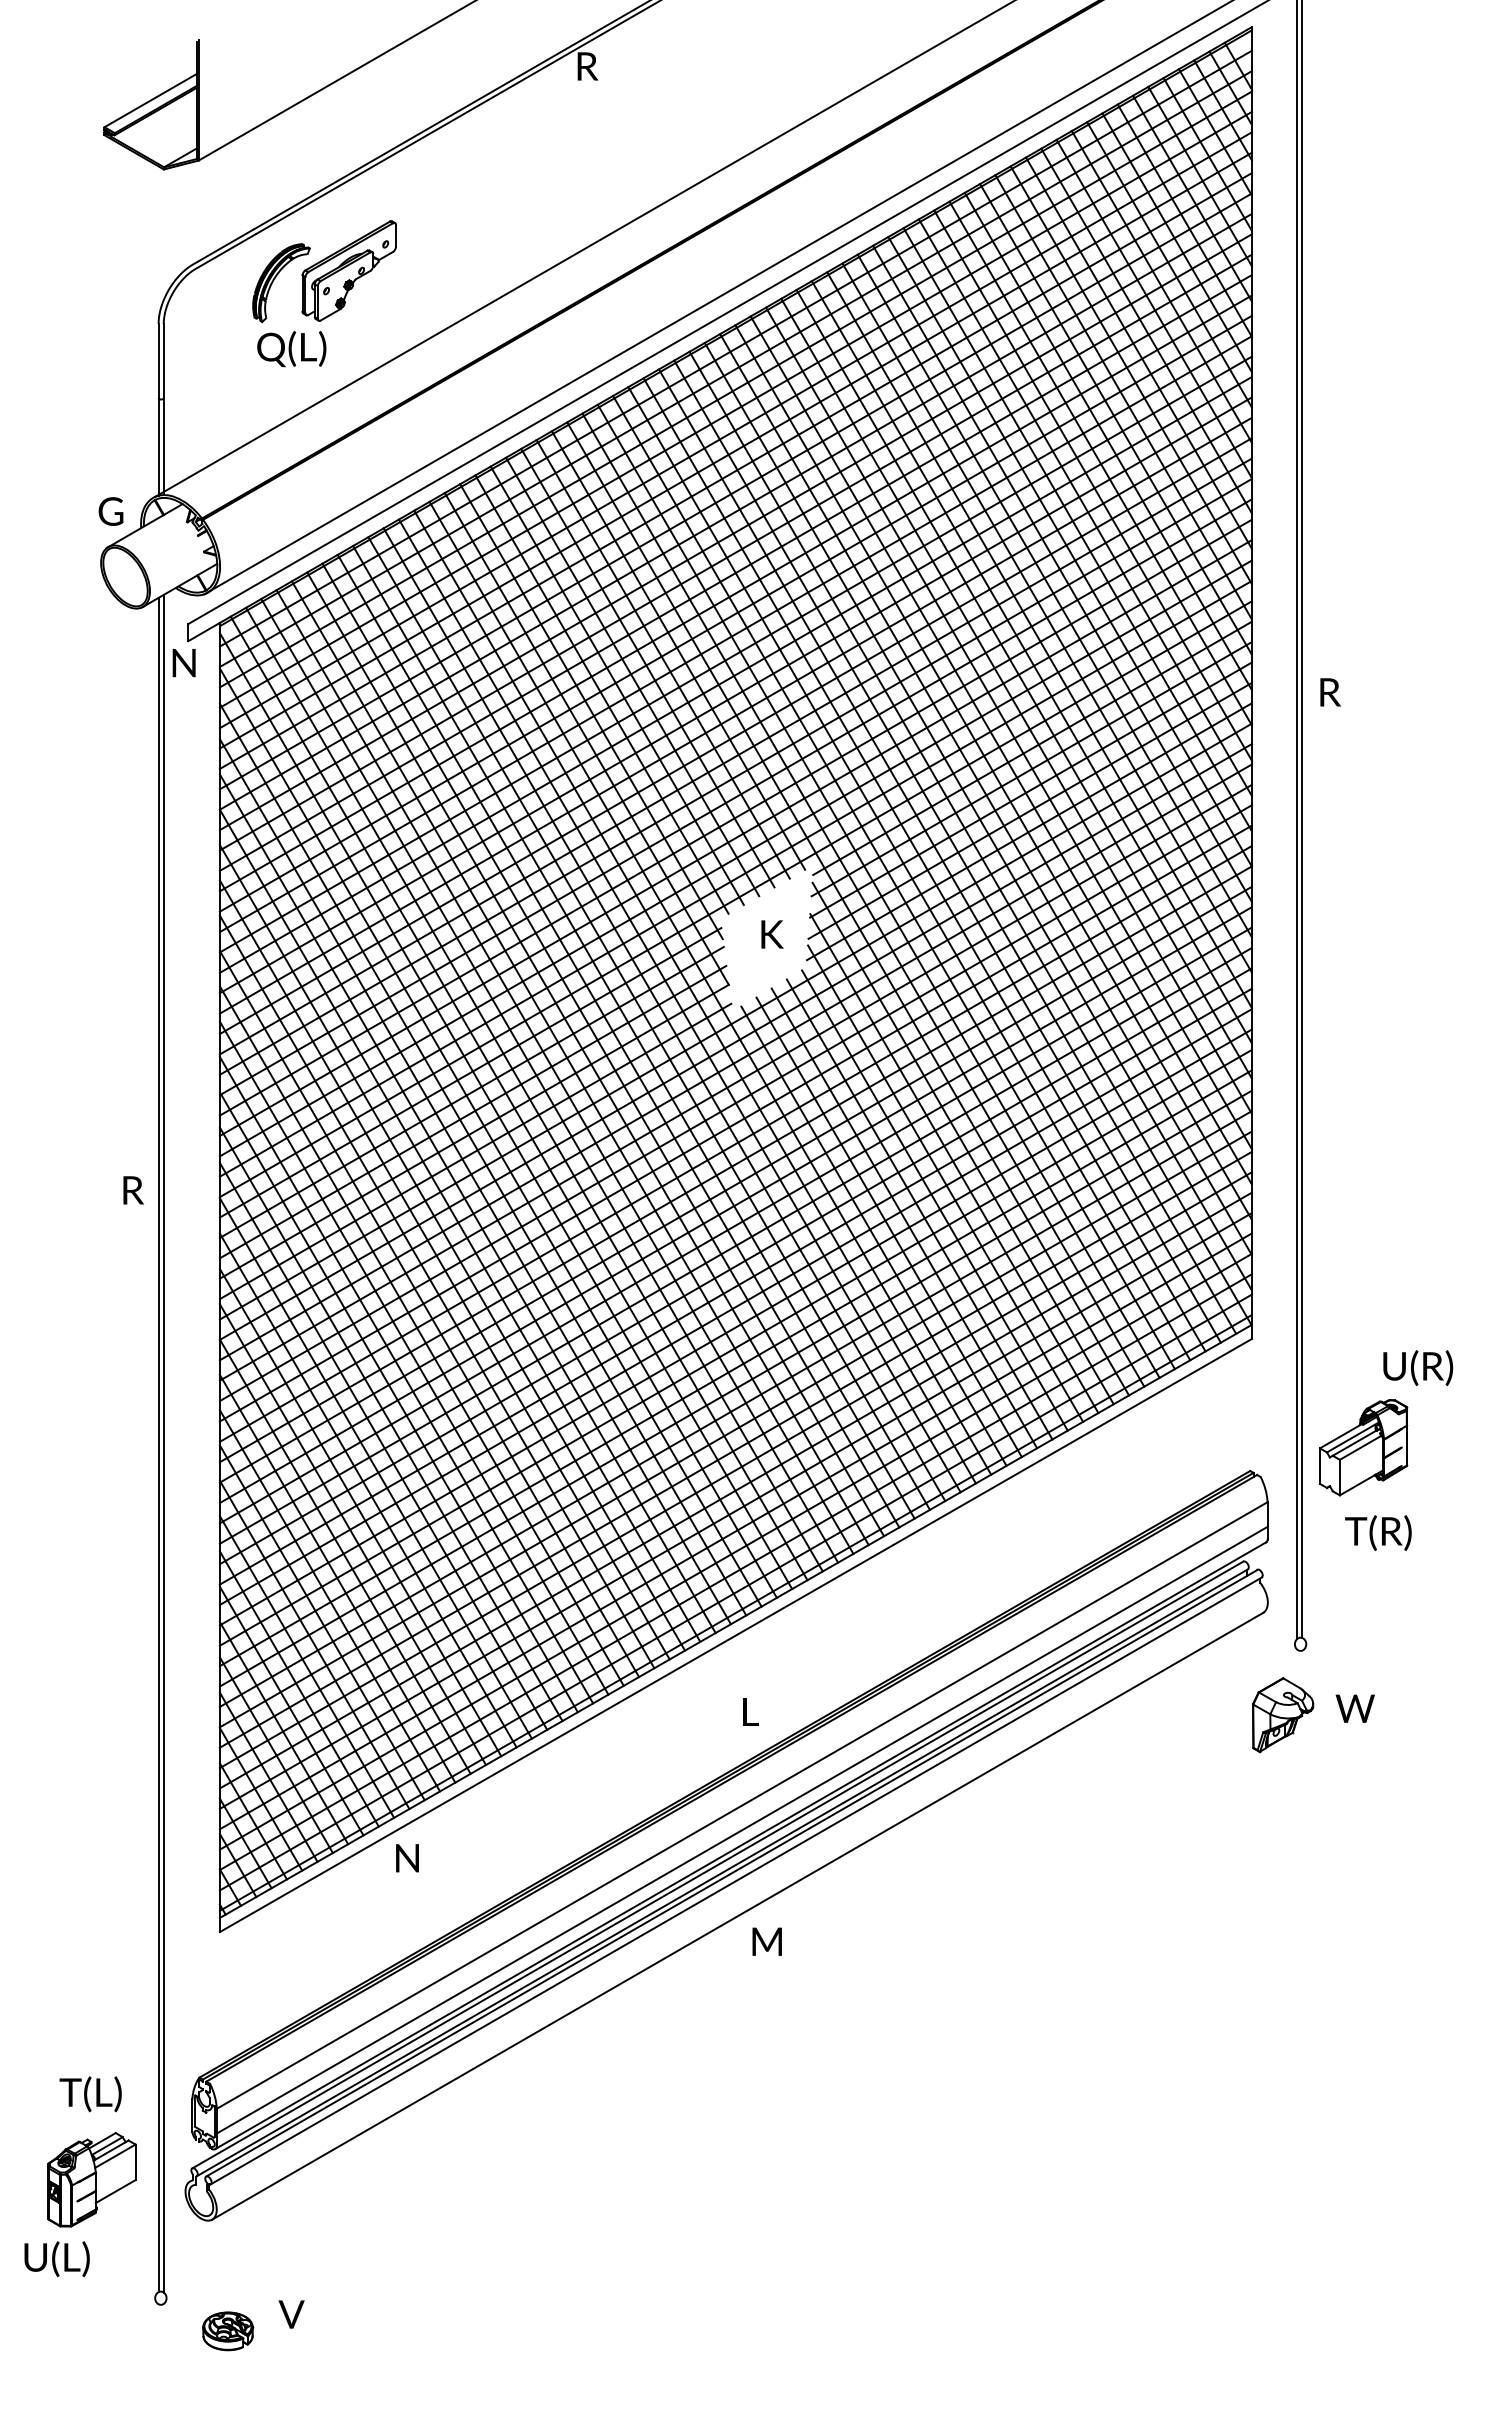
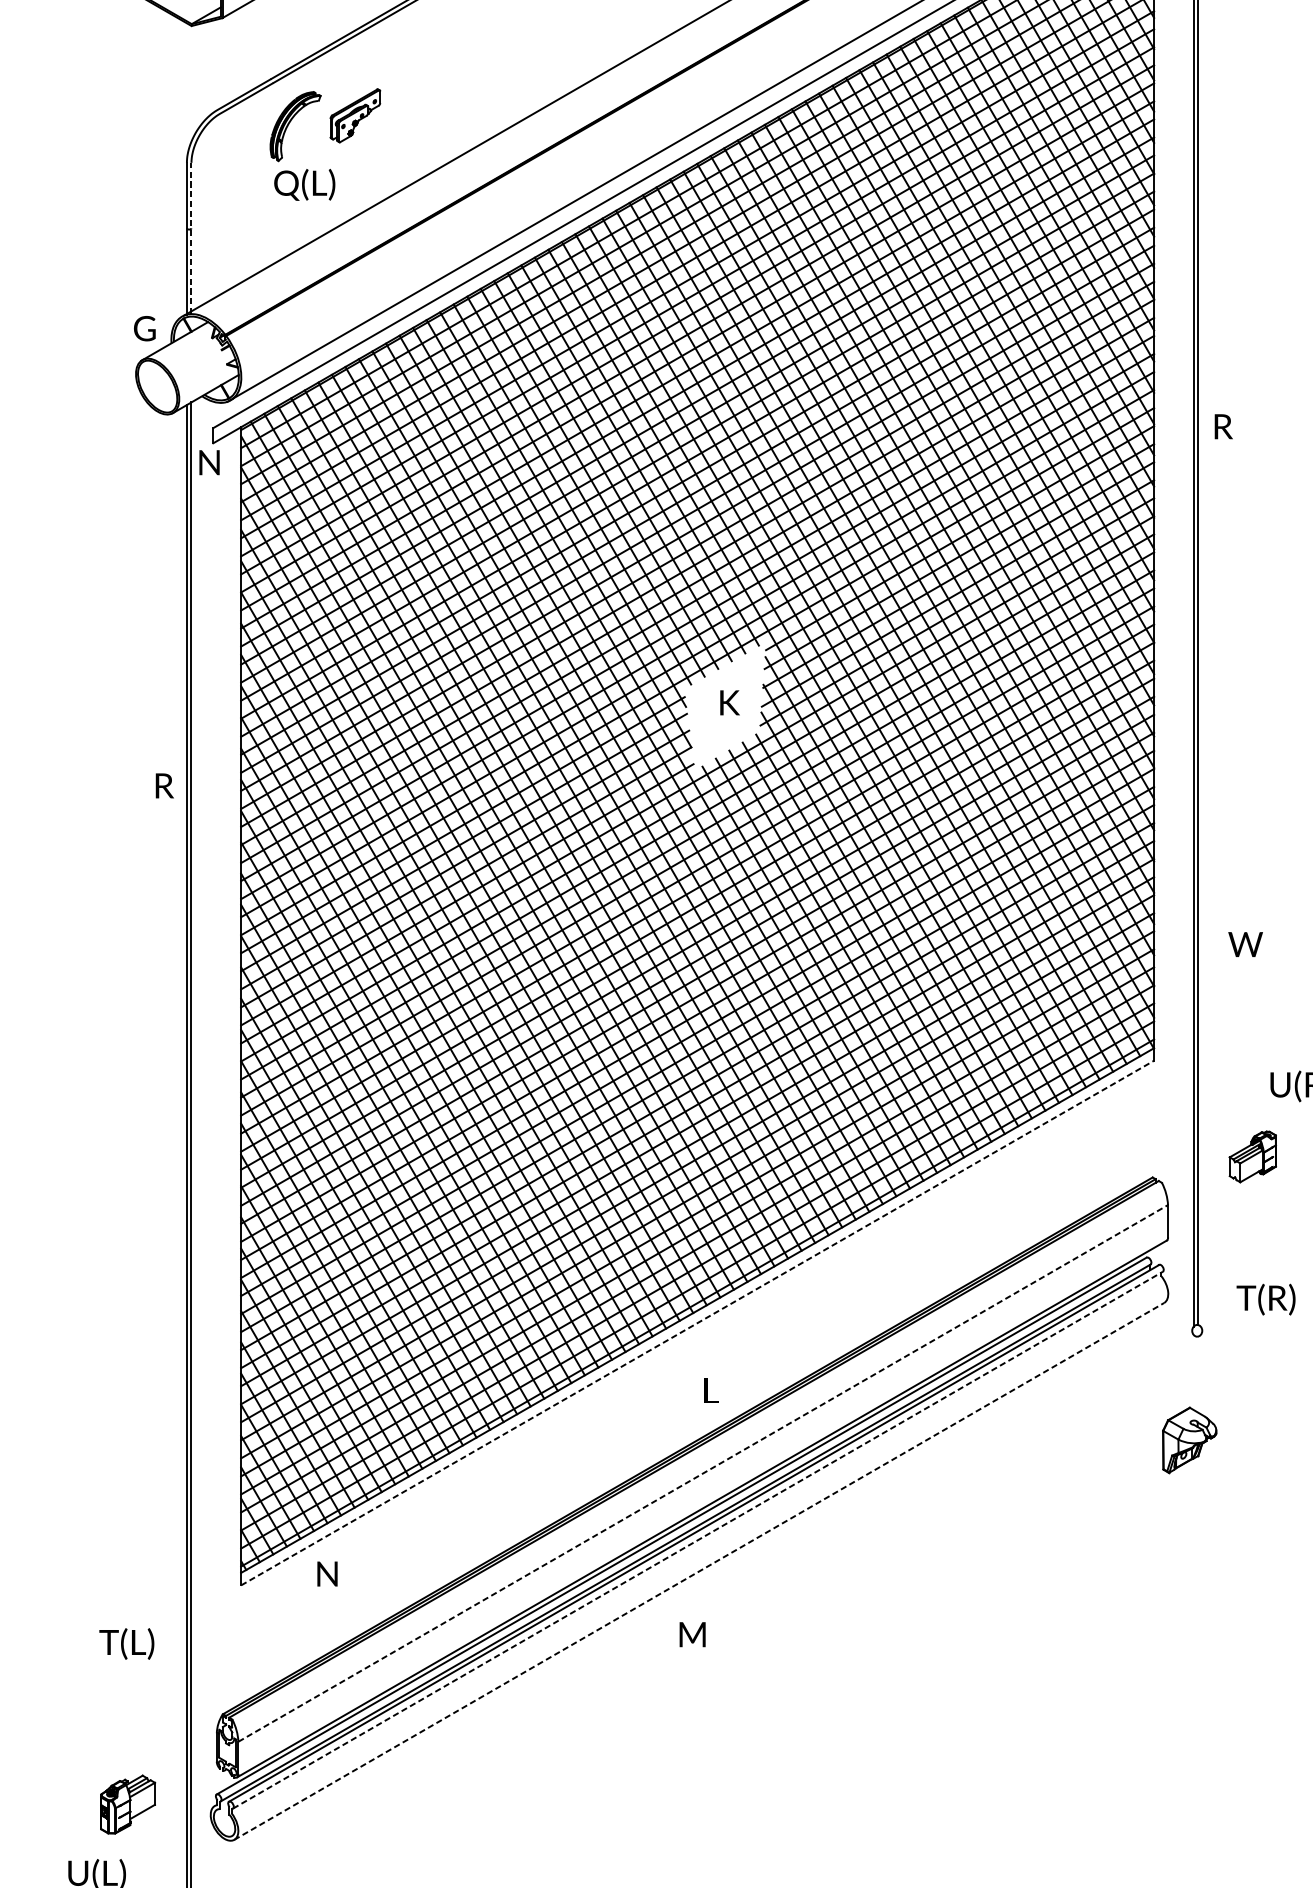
part: (348, 270) -> (354, 115), size x0.6
line: (163, 409) -> (191, 238), solid -> dashed
text: (1330, 692) -> (1223, 426), moved
text: (133, 1190) -> (164, 786), moved
part: (1363, 1447) -> (1252, 1156), size x0.6
text: (1378, 1532) -> (1266, 1299), moved
line: (736, 1635) -> (698, 1323), solid -> dashed
text: (1354, 1708) -> (1244, 944), moved
part: (1283, 1715) -> (1190, 1440), moved
line: (742, 1805) -> (703, 1473), solid -> dashed
line: (741, 1829) -> (702, 1494), removed
text: (407, 1858) -> (327, 1574), moved
line: (736, 1880) -> (698, 1539), solid -> dashed
line: (737, 1916) -> (699, 1571), solid -> dashed
text: (766, 1941) -> (691, 1634), moved
text: (90, 2094) -> (126, 1644), moved
part: (91, 2179) -> (127, 1804), size x0.7

